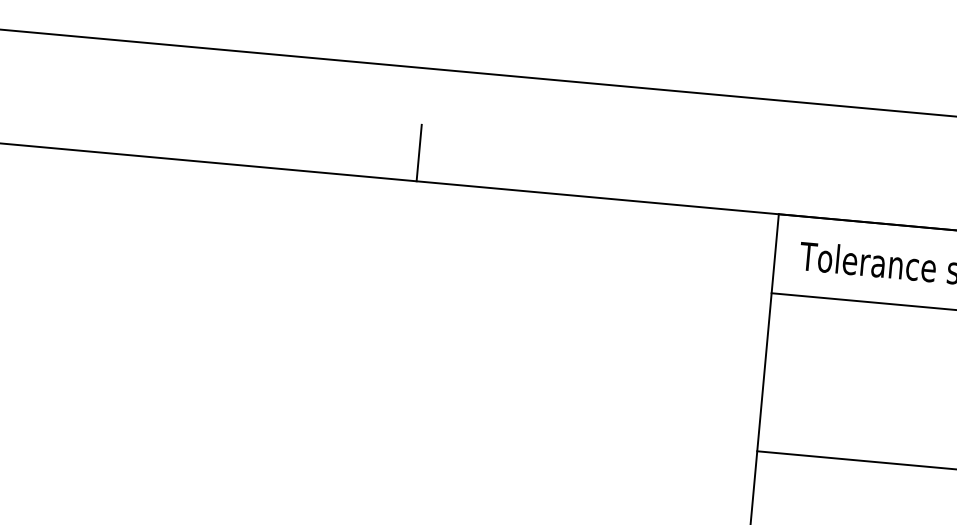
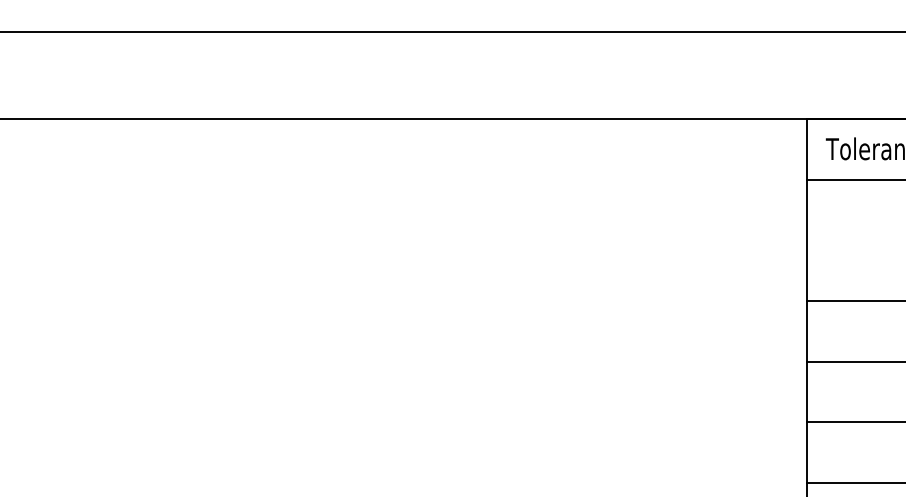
line: (419, 152) -> (528, 96), removed

